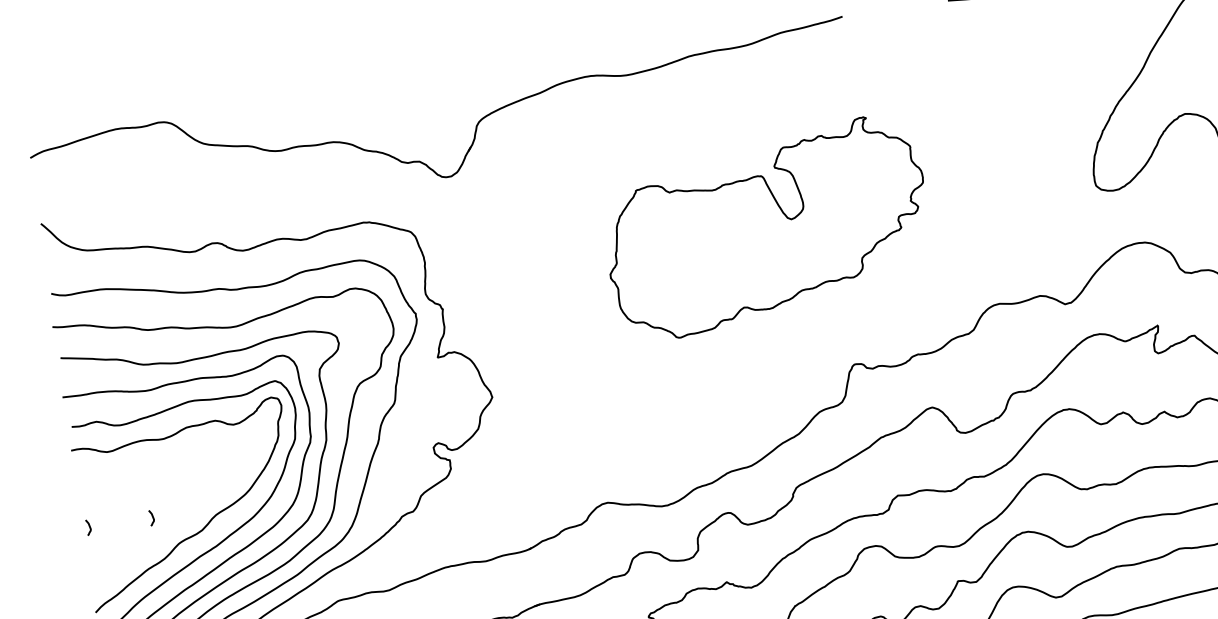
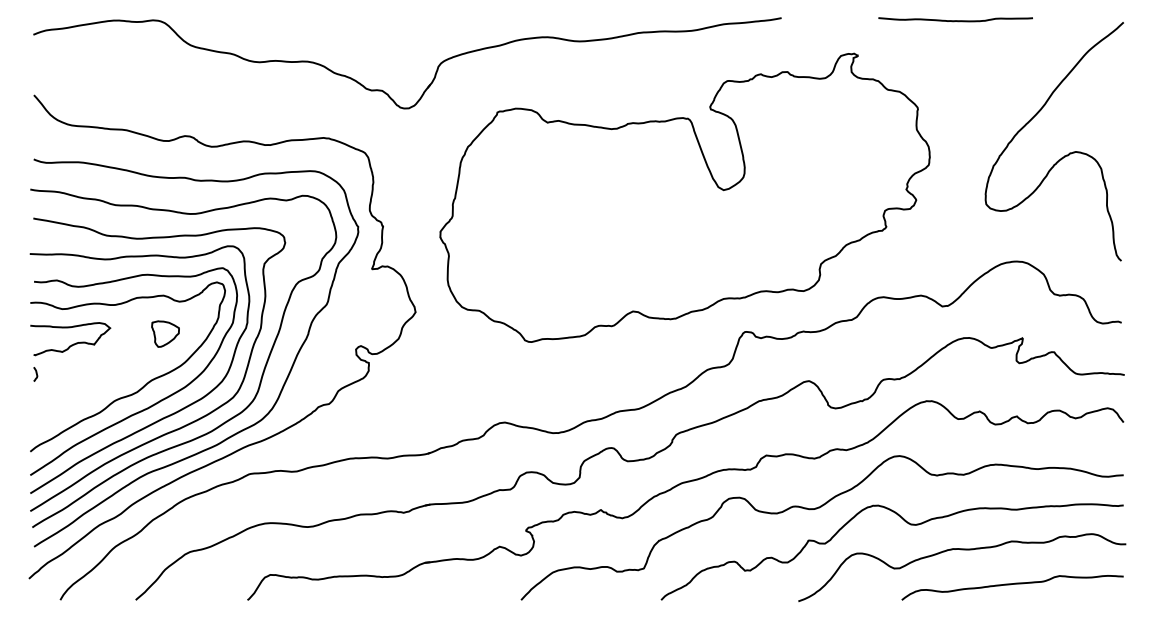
part: (766, 228) -> (684, 197), size x1.67
part: (223, 461) -> (165, 333), added
curve: (124, 487) -> (73, 343), added
curve: (151, 517) -> (93, 373), removed

